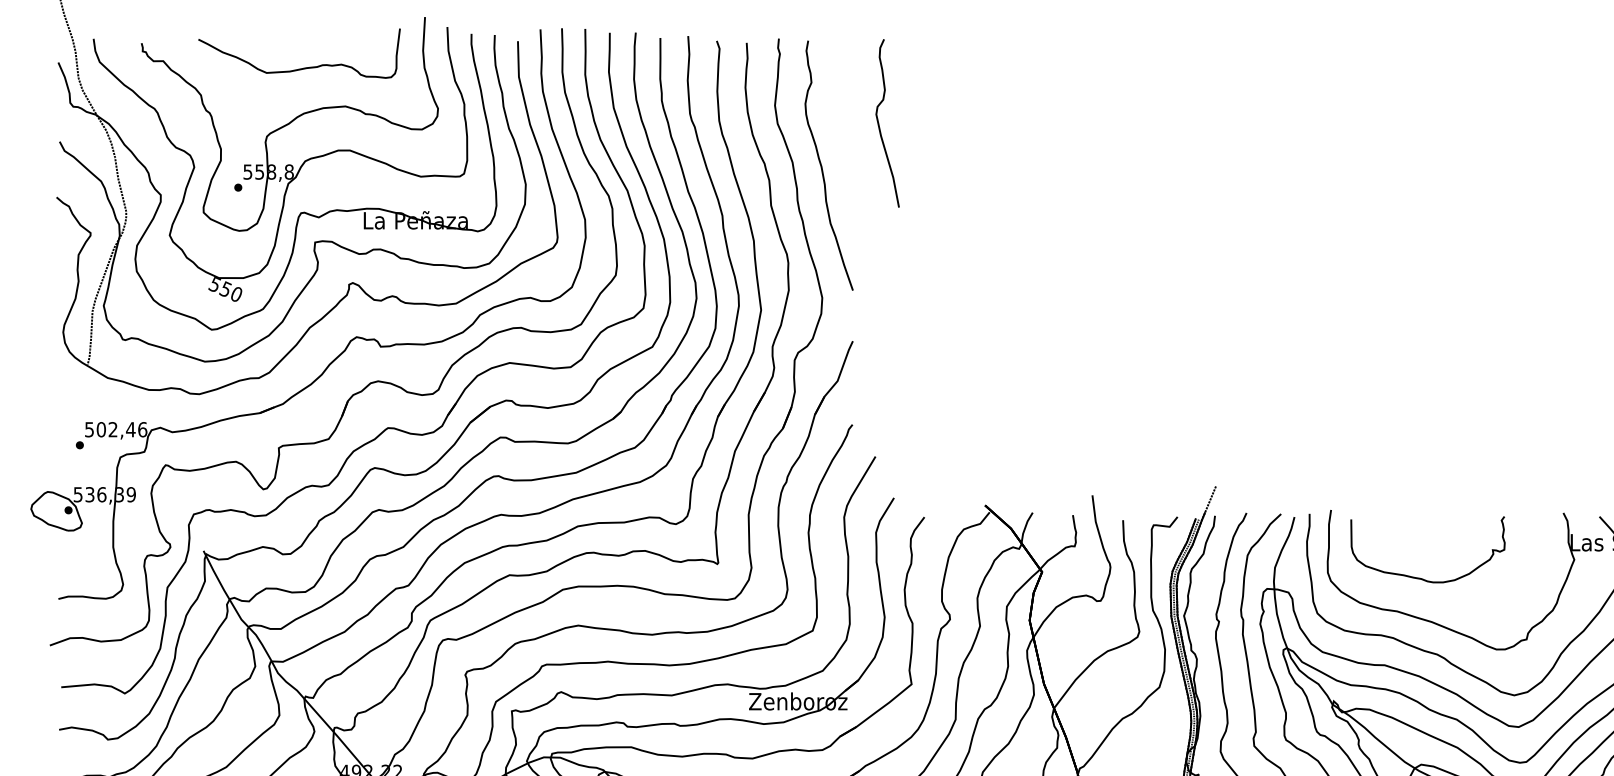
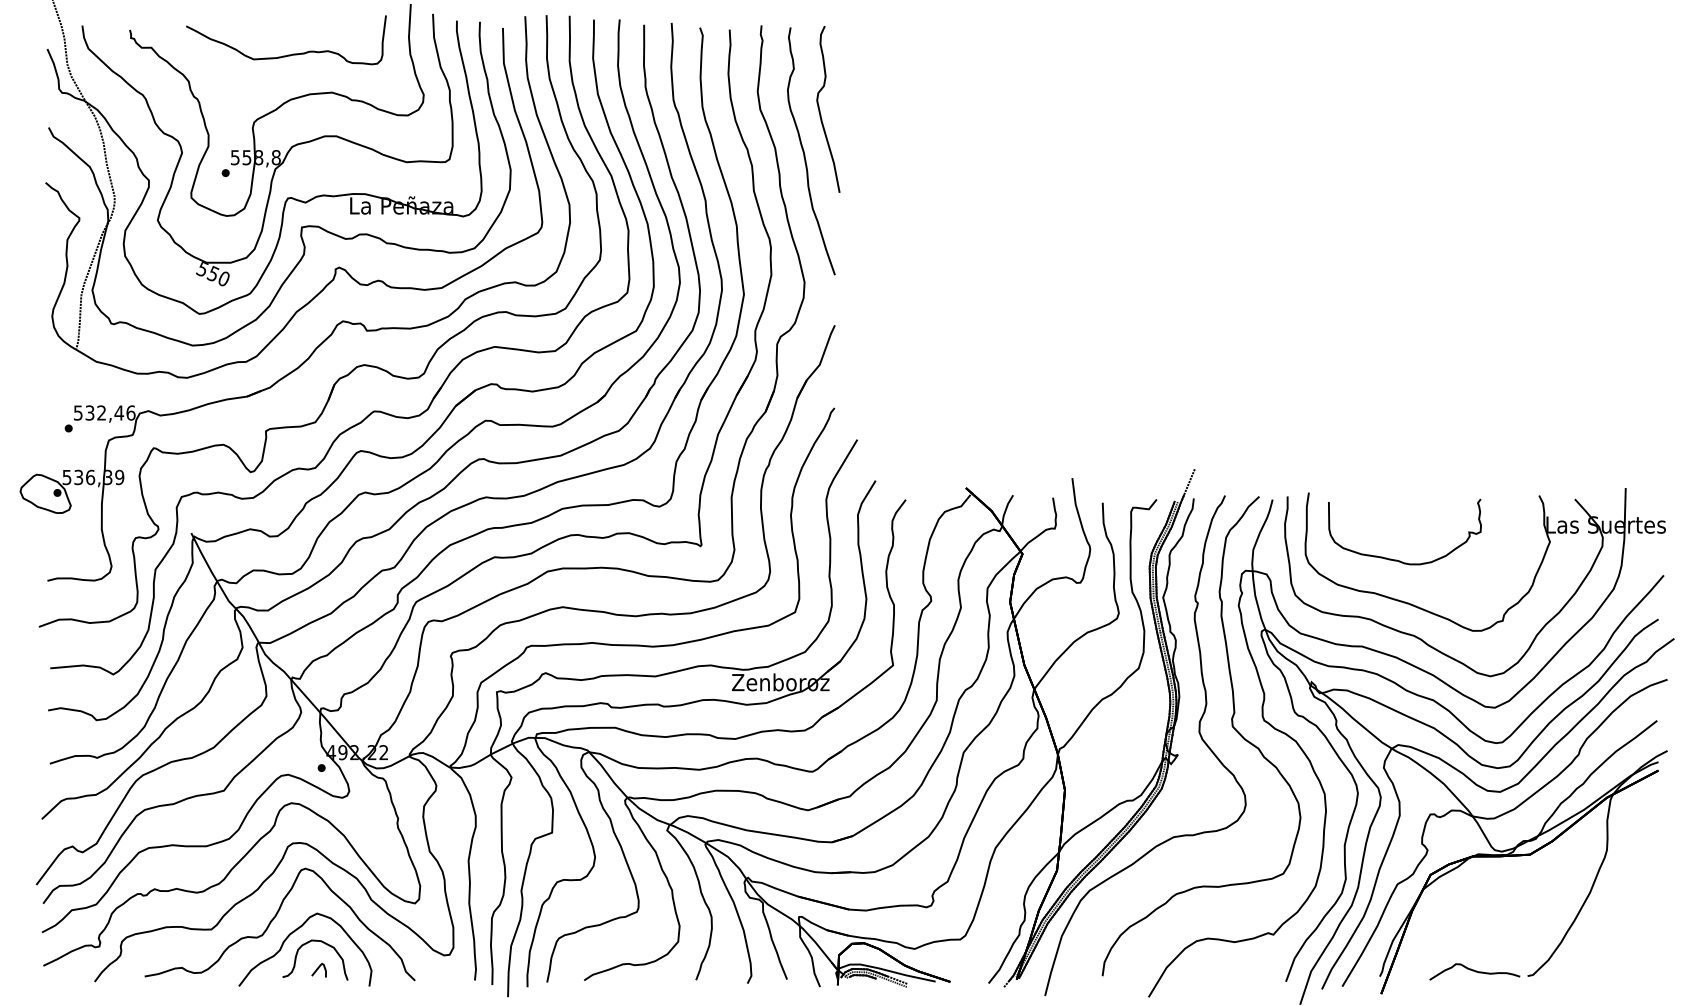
part: (879, 124) -> (820, 110), moved
text: (100, 429) -> (89, 412), 502,46 -> 532,46

